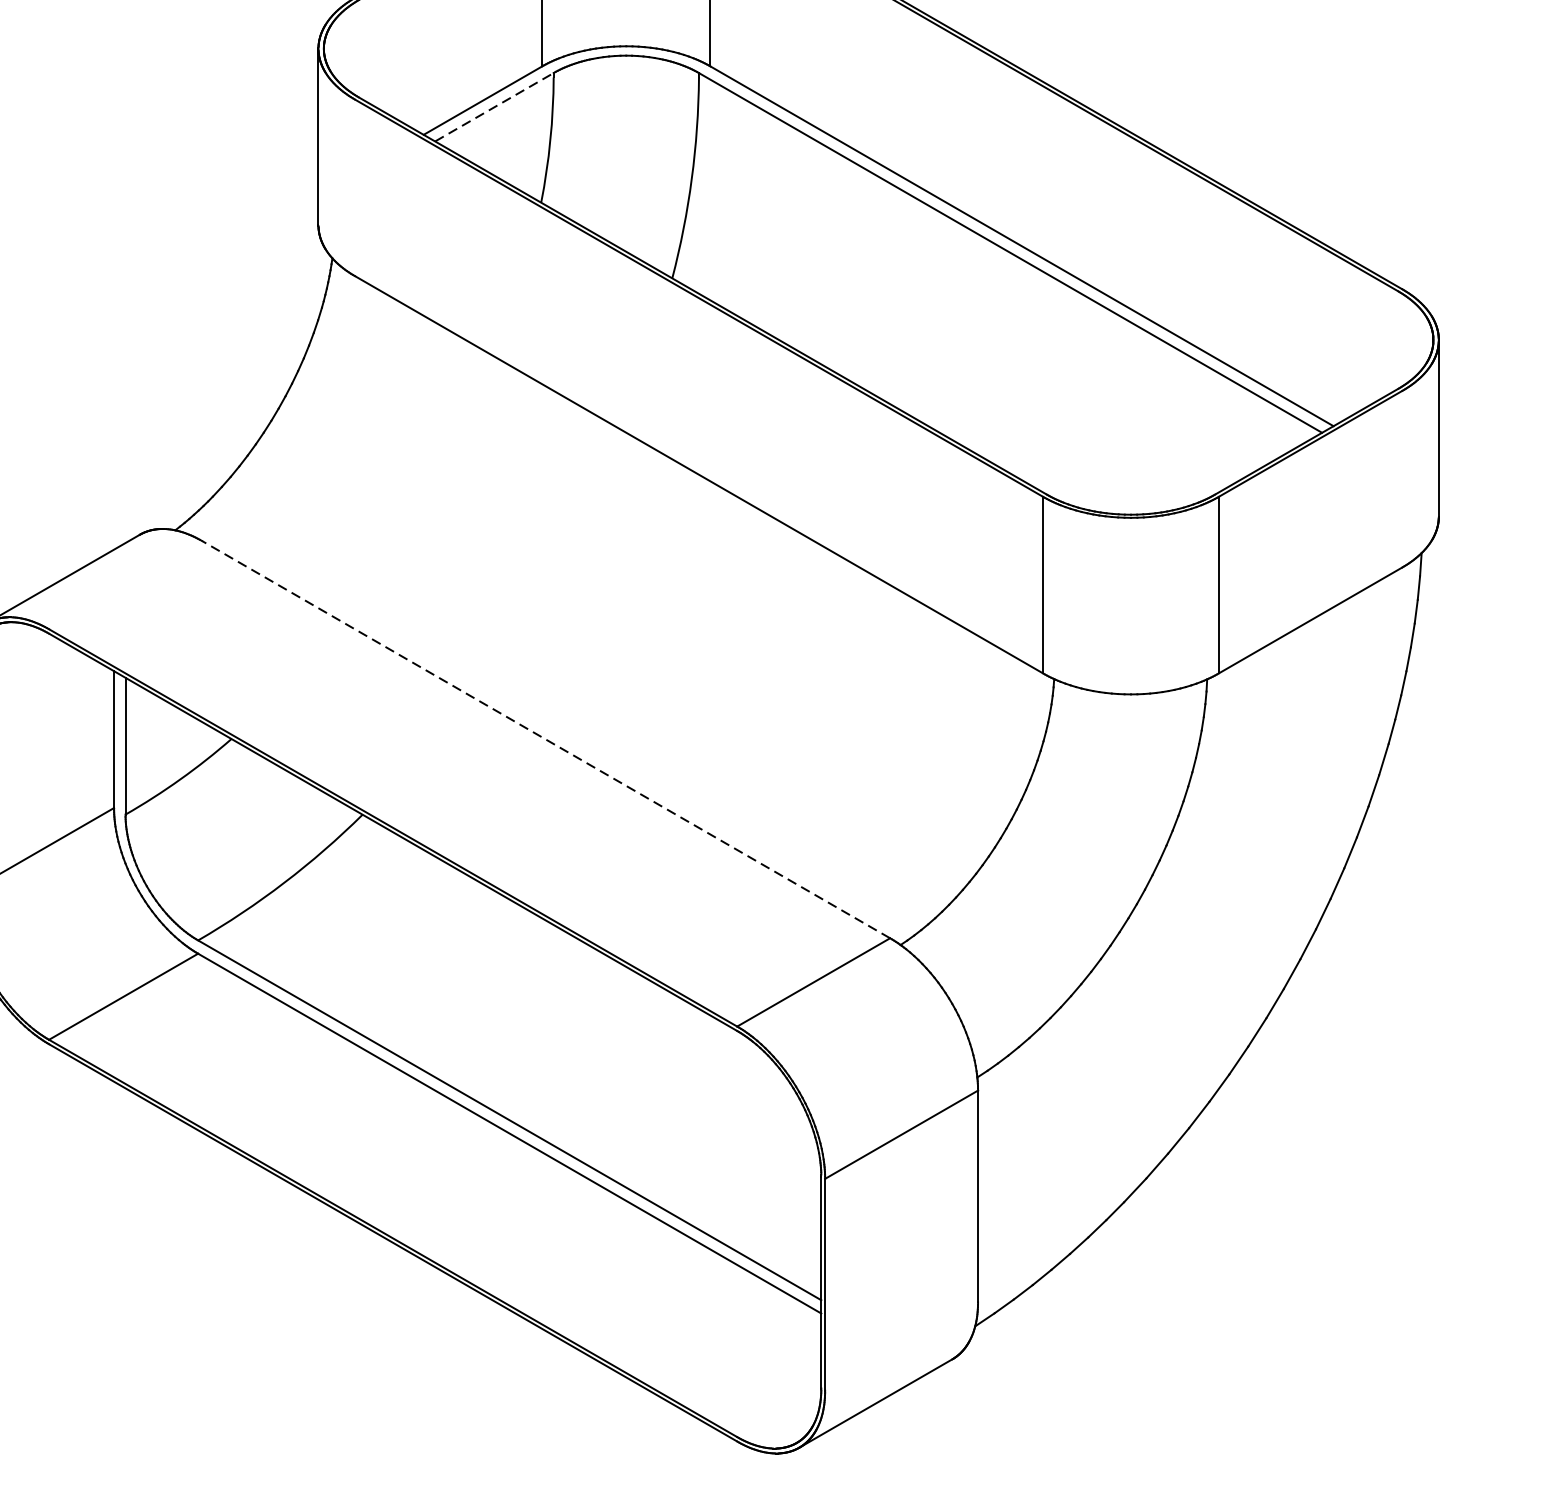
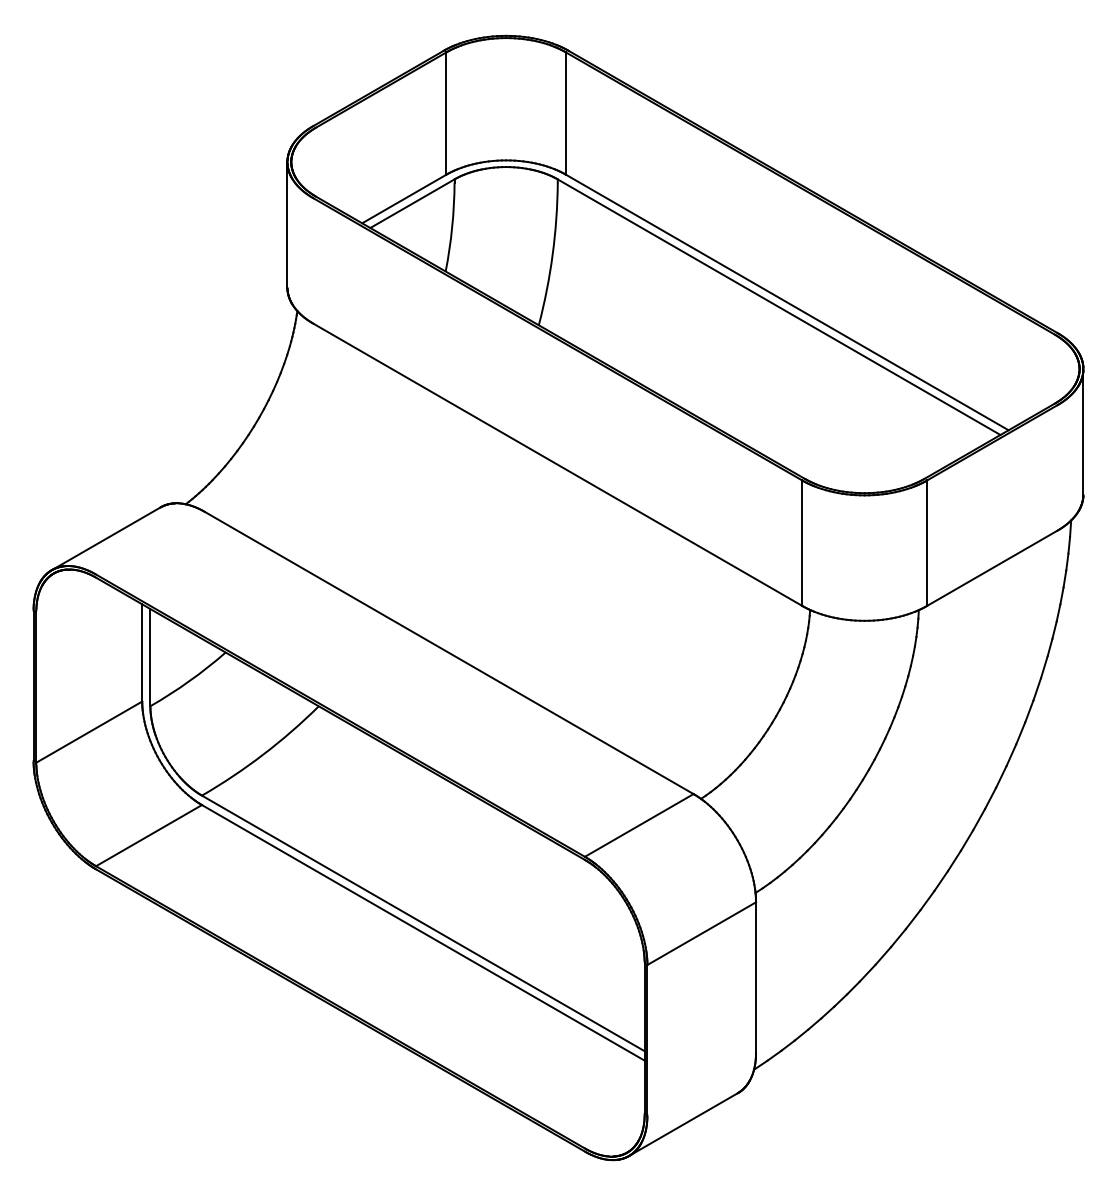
line: (494, 106) -> (412, 203), dashed -> solid
line: (545, 738) -> (448, 652), dashed -> solid

